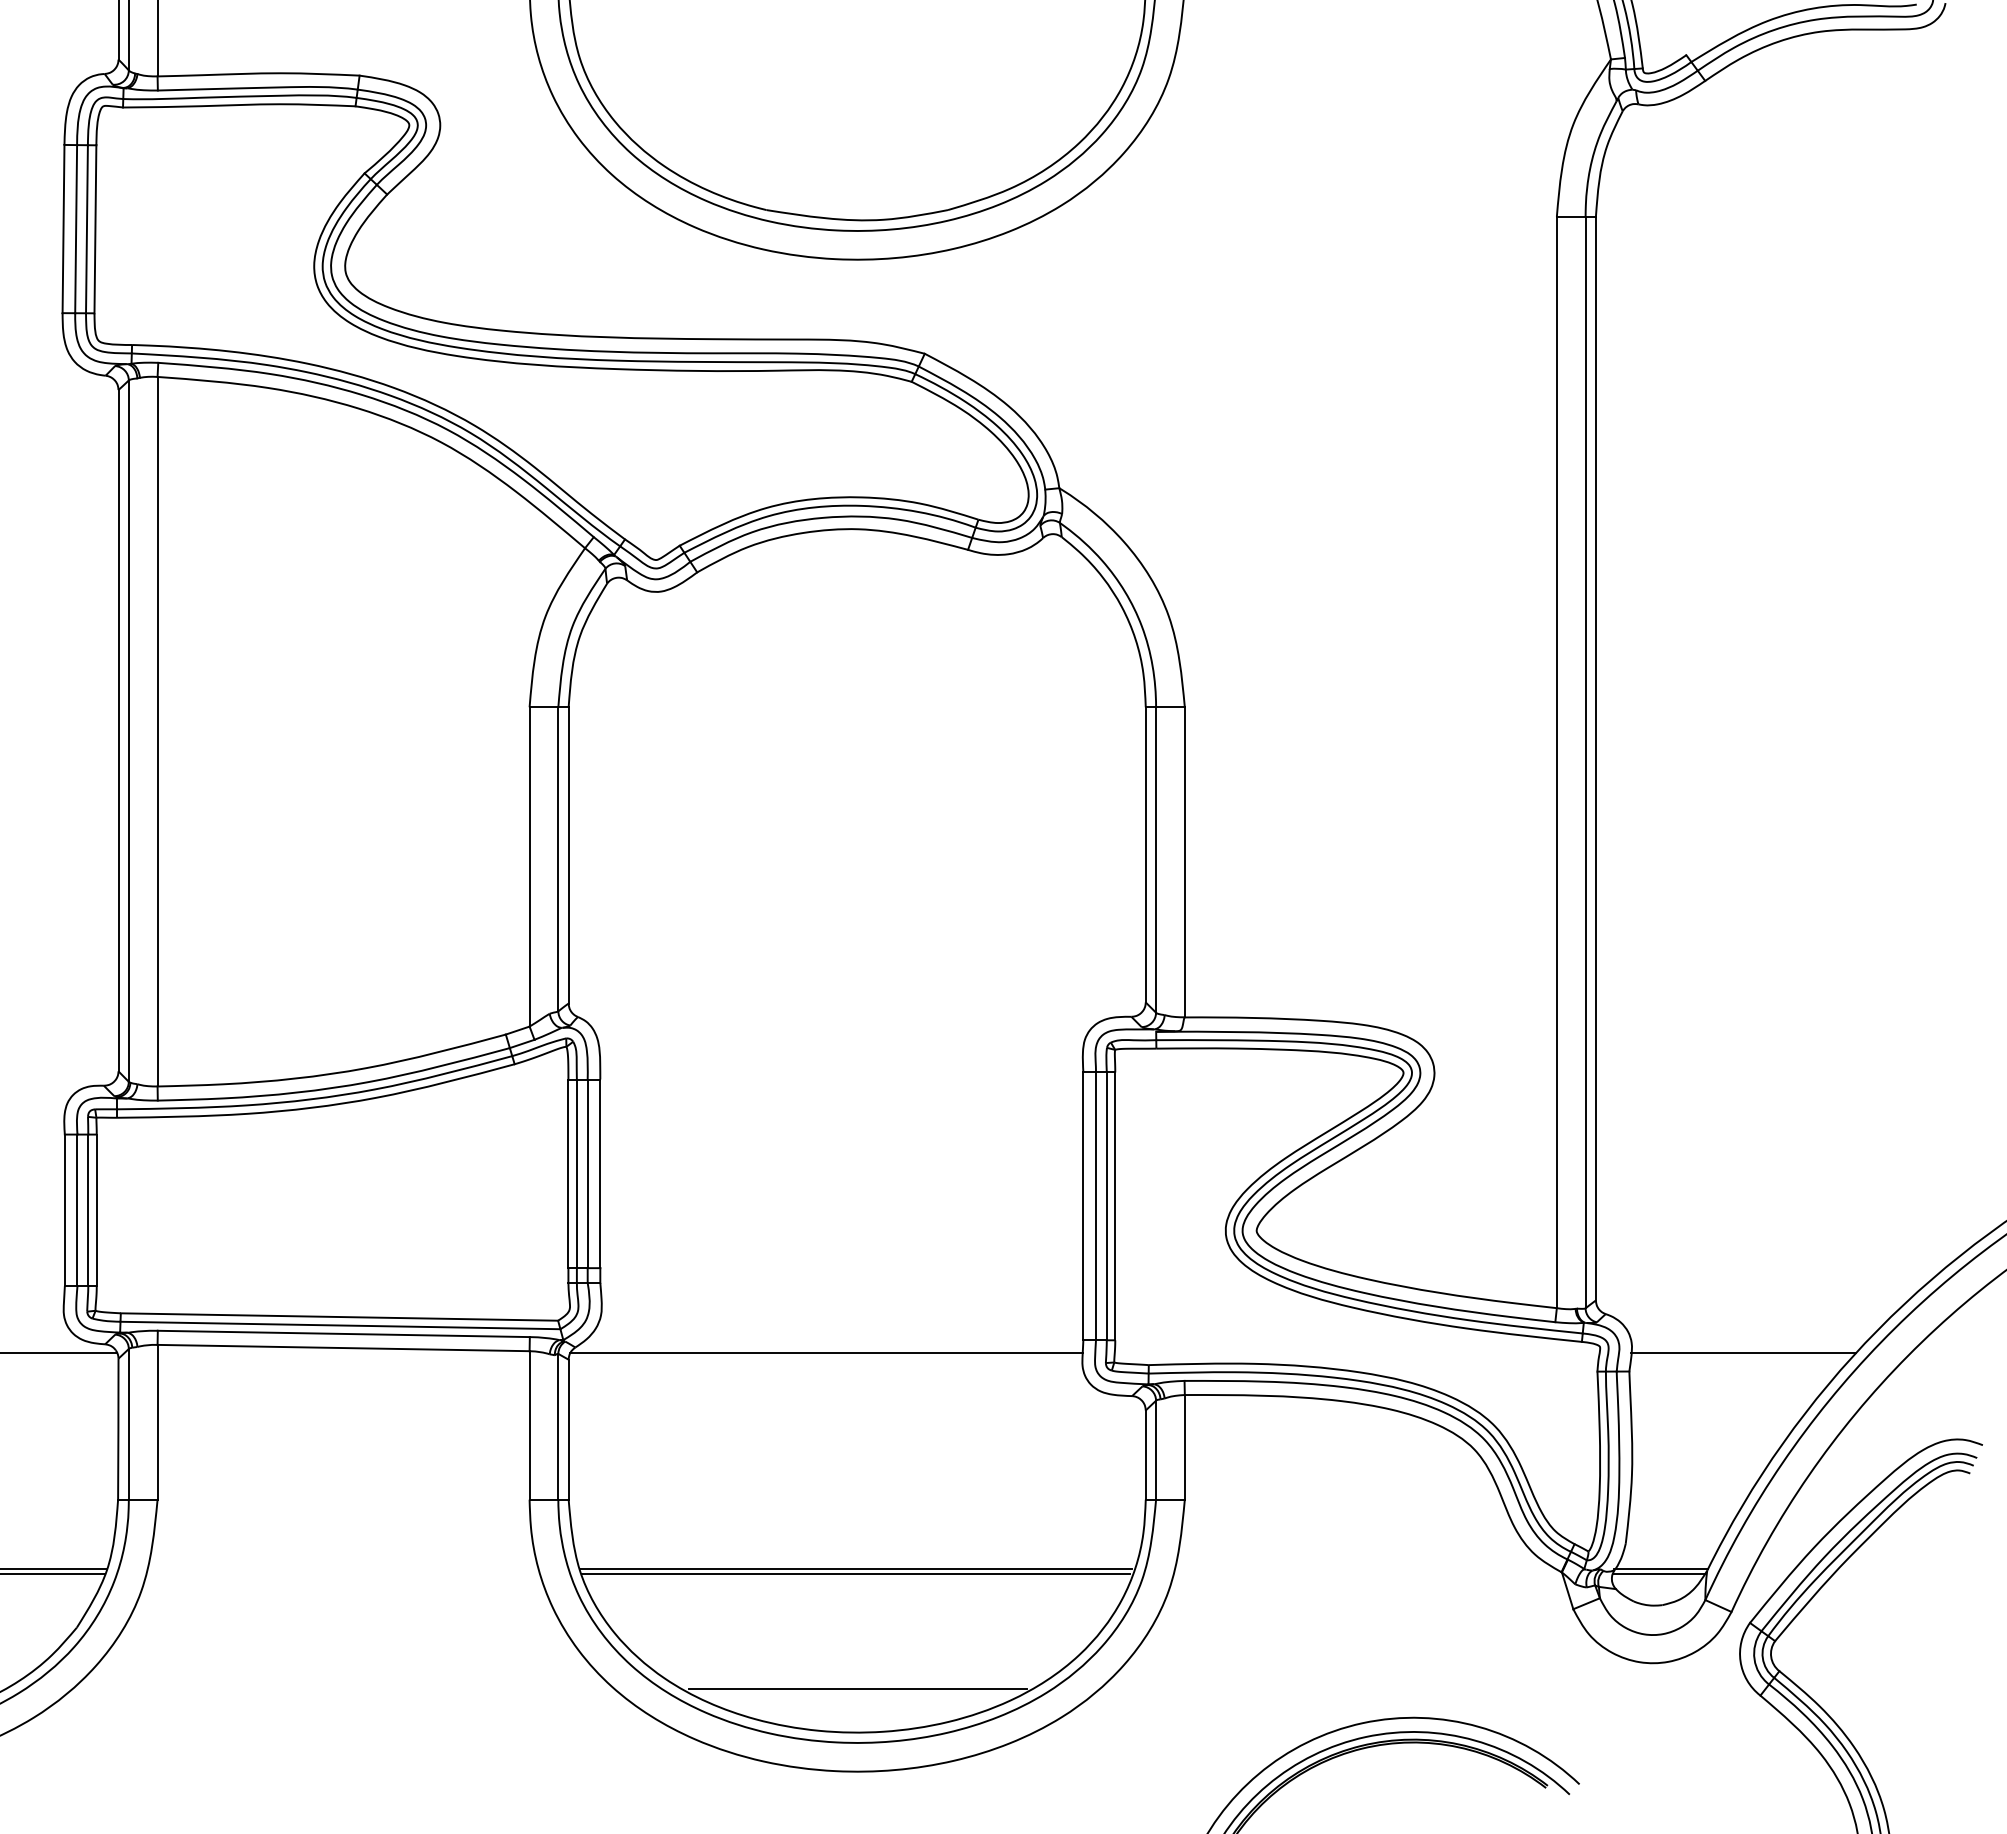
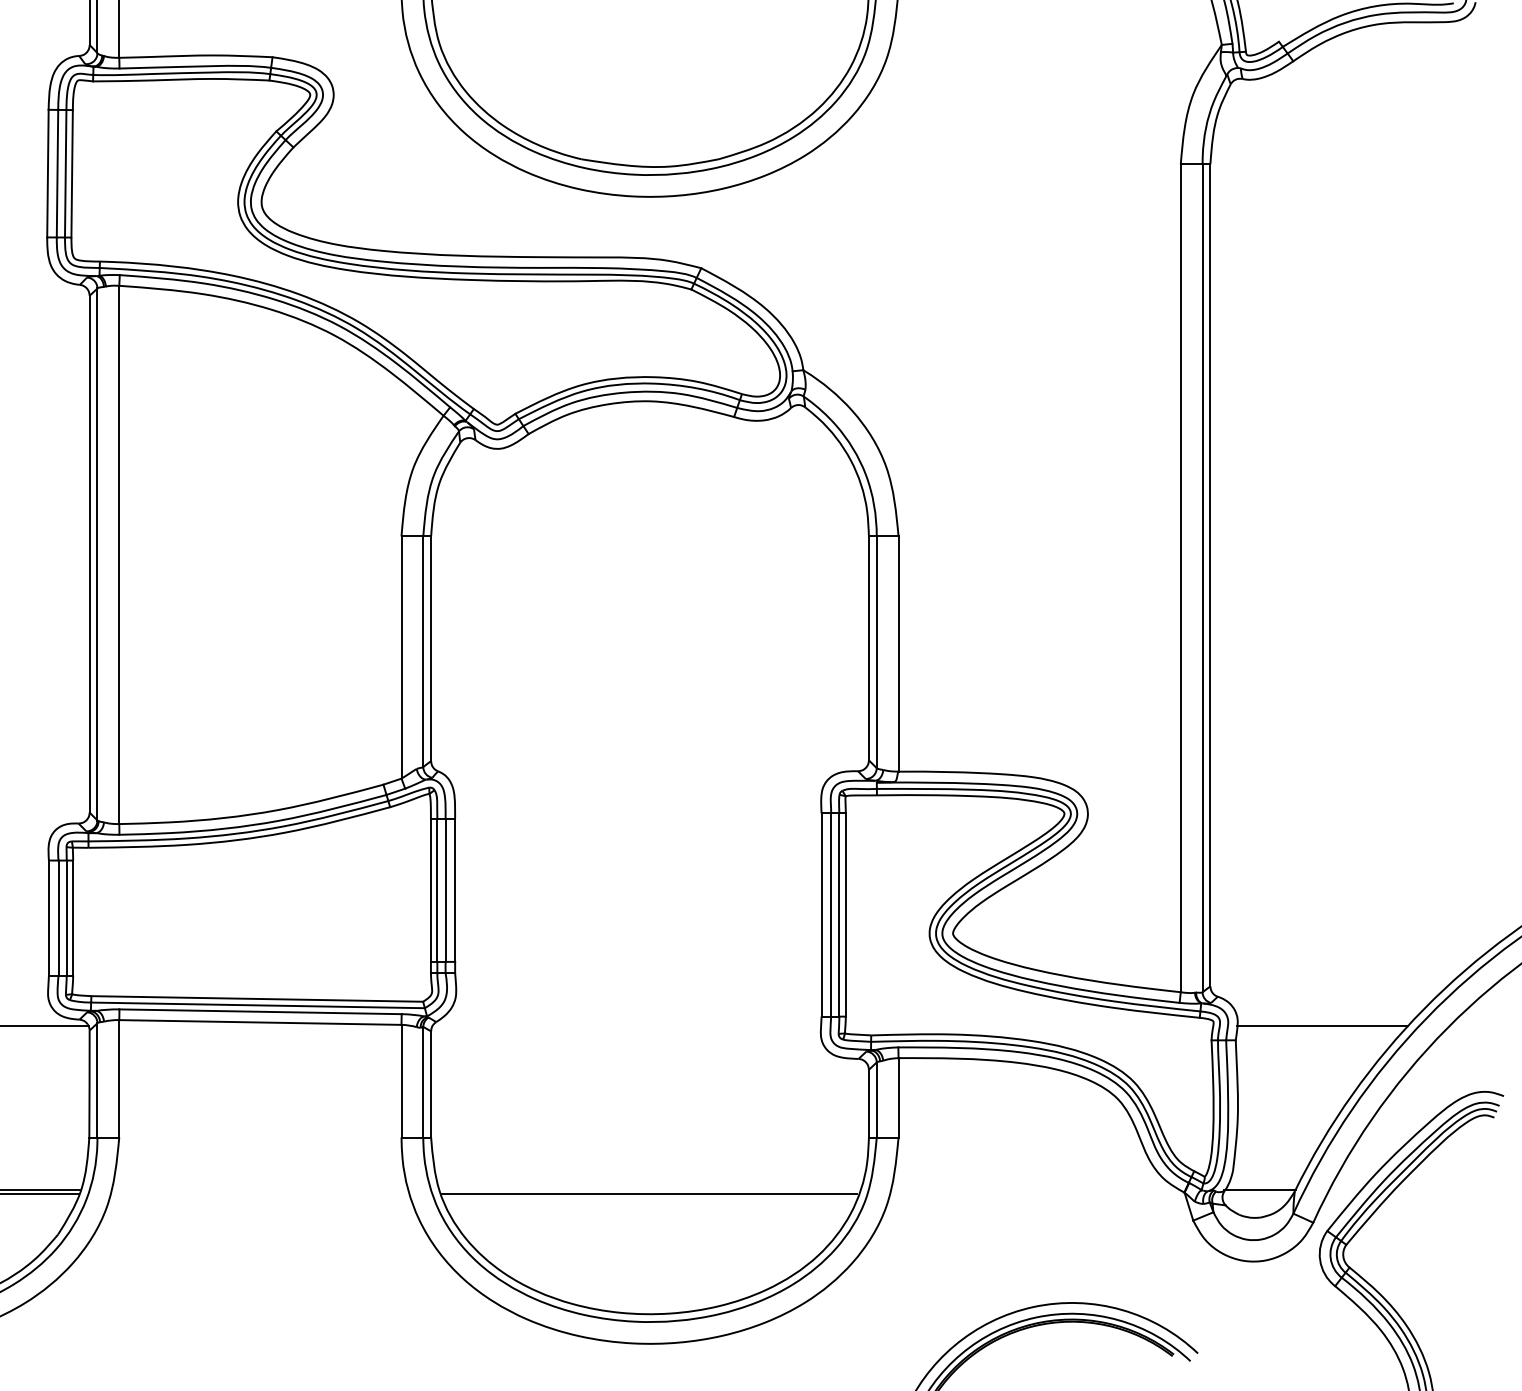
line: (826, 1353) -> (626, 1026), removed
line: (855, 1568) -> (648, 1189), removed
line: (1658, 1573) -> (1257, 1193), removed
line: (857, 1689) -> (650, 1281), removed

